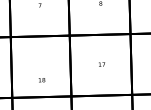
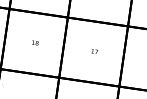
text: (41, 80) -> (34, 43), moved

